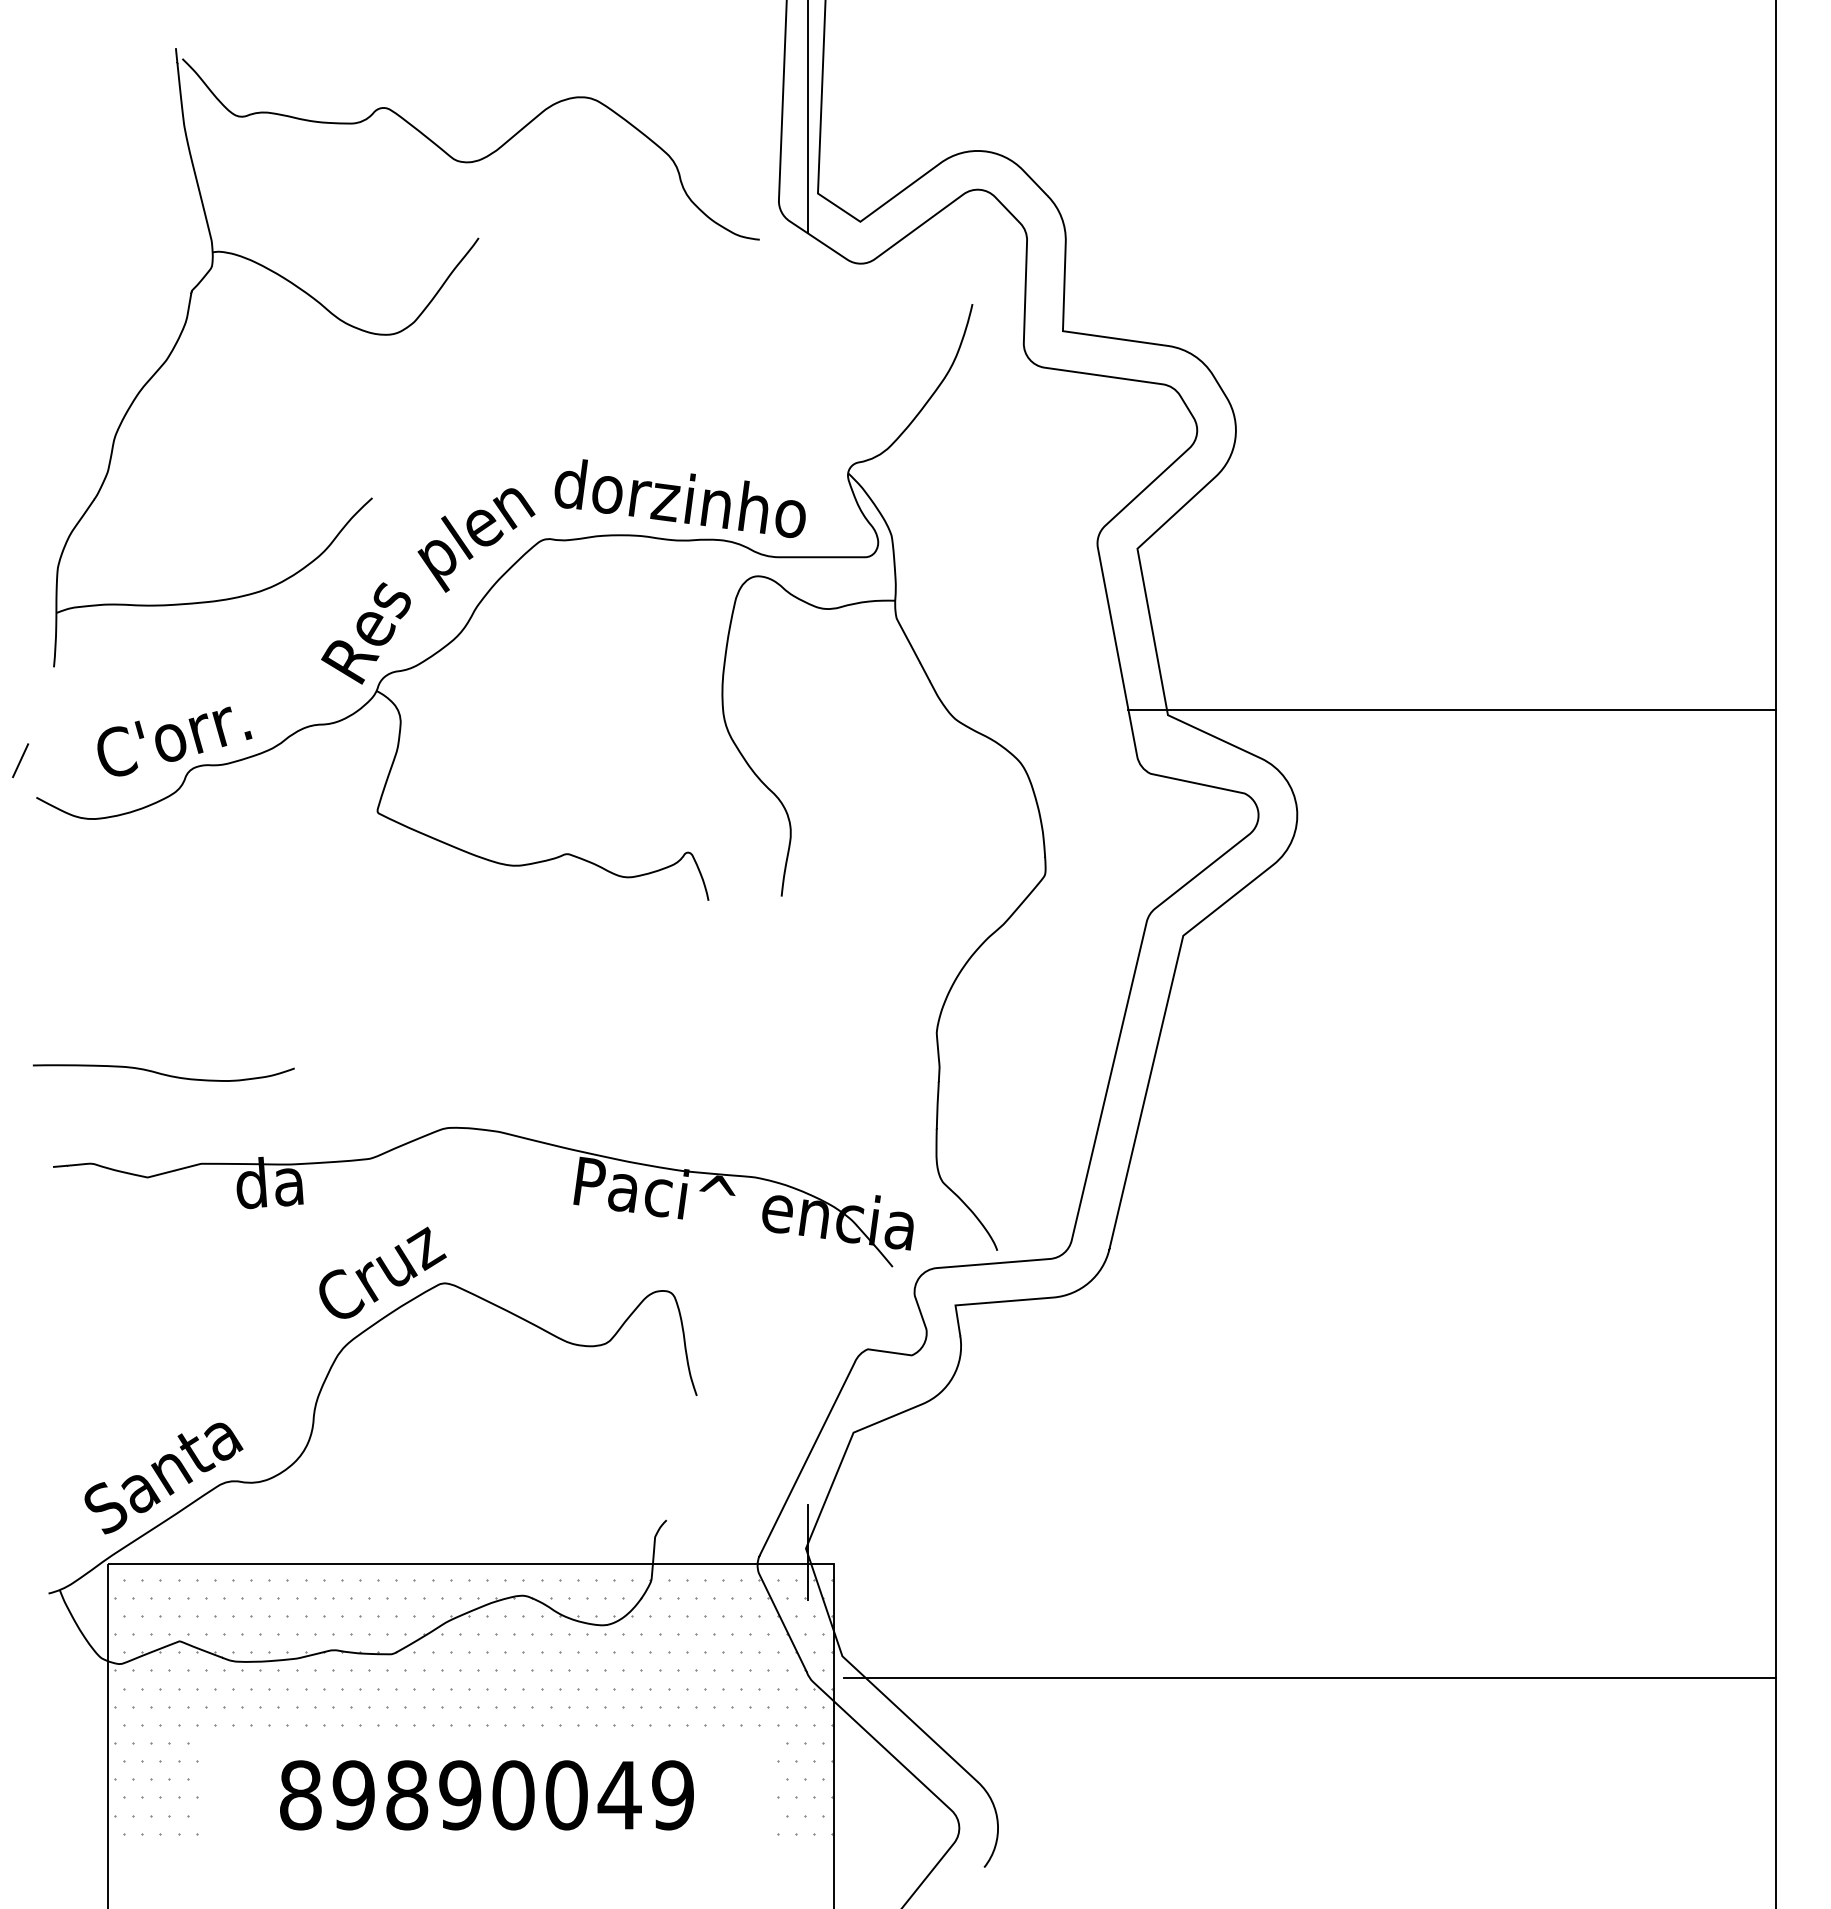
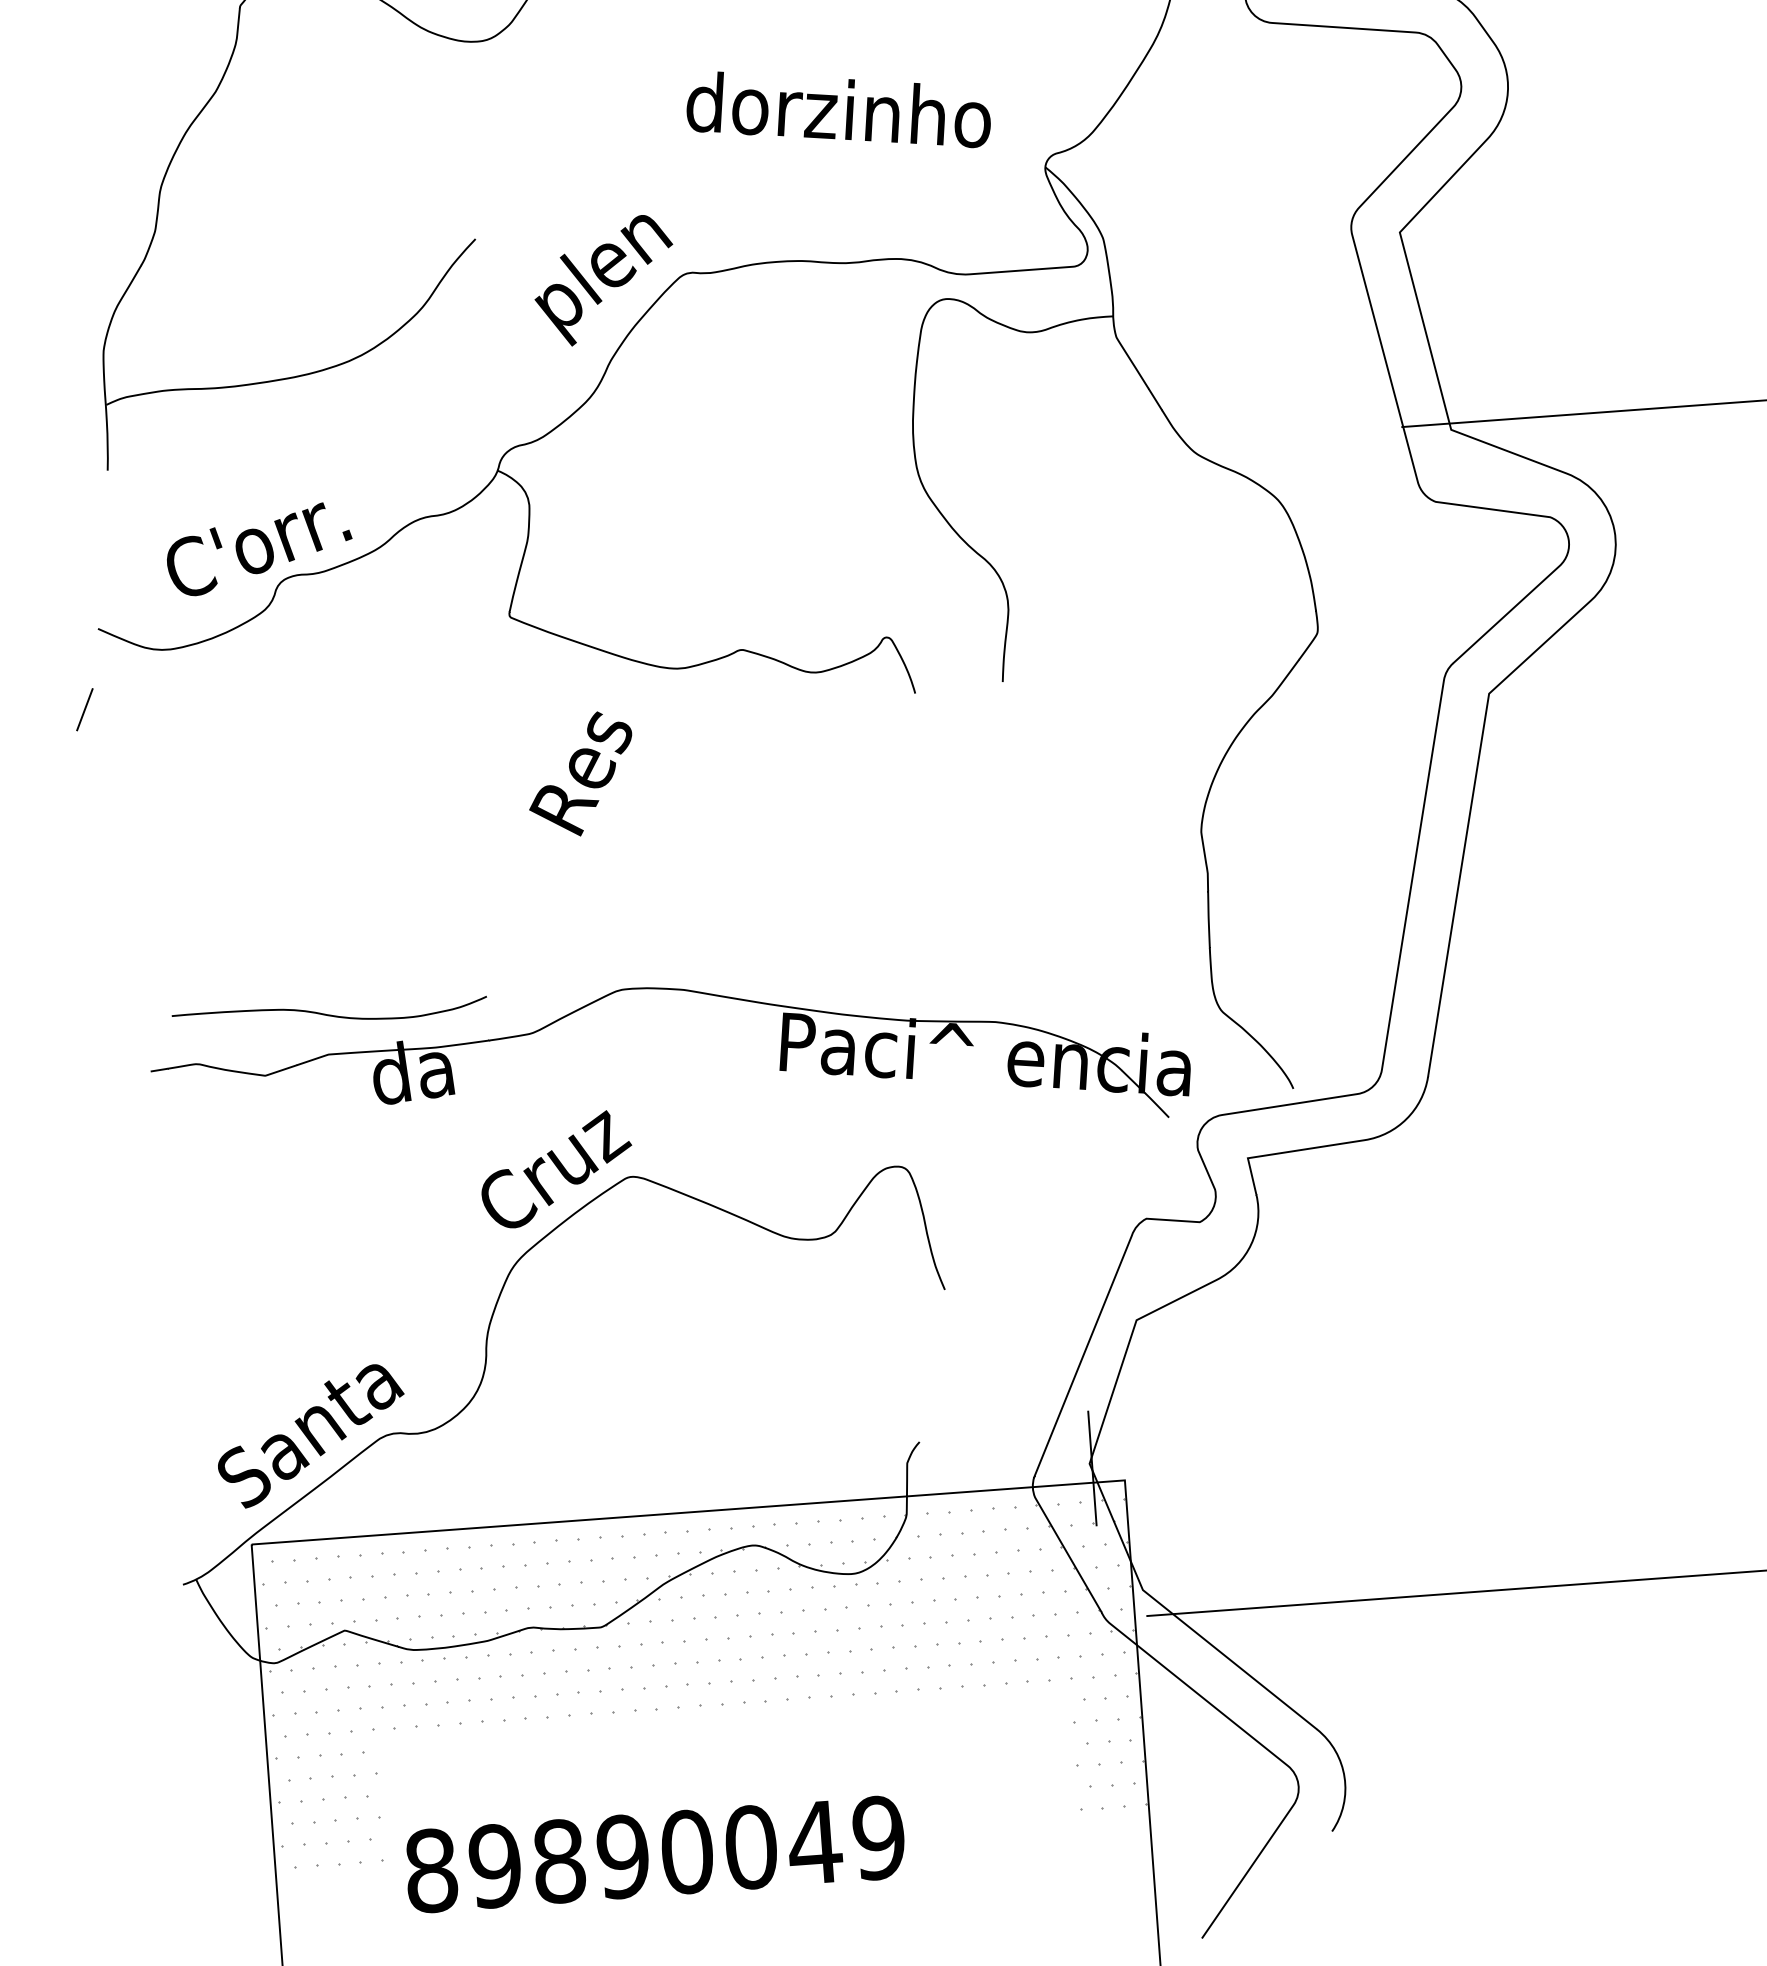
text: (679, 498) -> (837, 110), moved
text: (365, 633) -> (580, 774), moved
line: (20, 760) -> (84, 709), moved
curve: (163, 1073) -> (329, 1014), moved
text: (486, 1795) -> (654, 1854), moved

